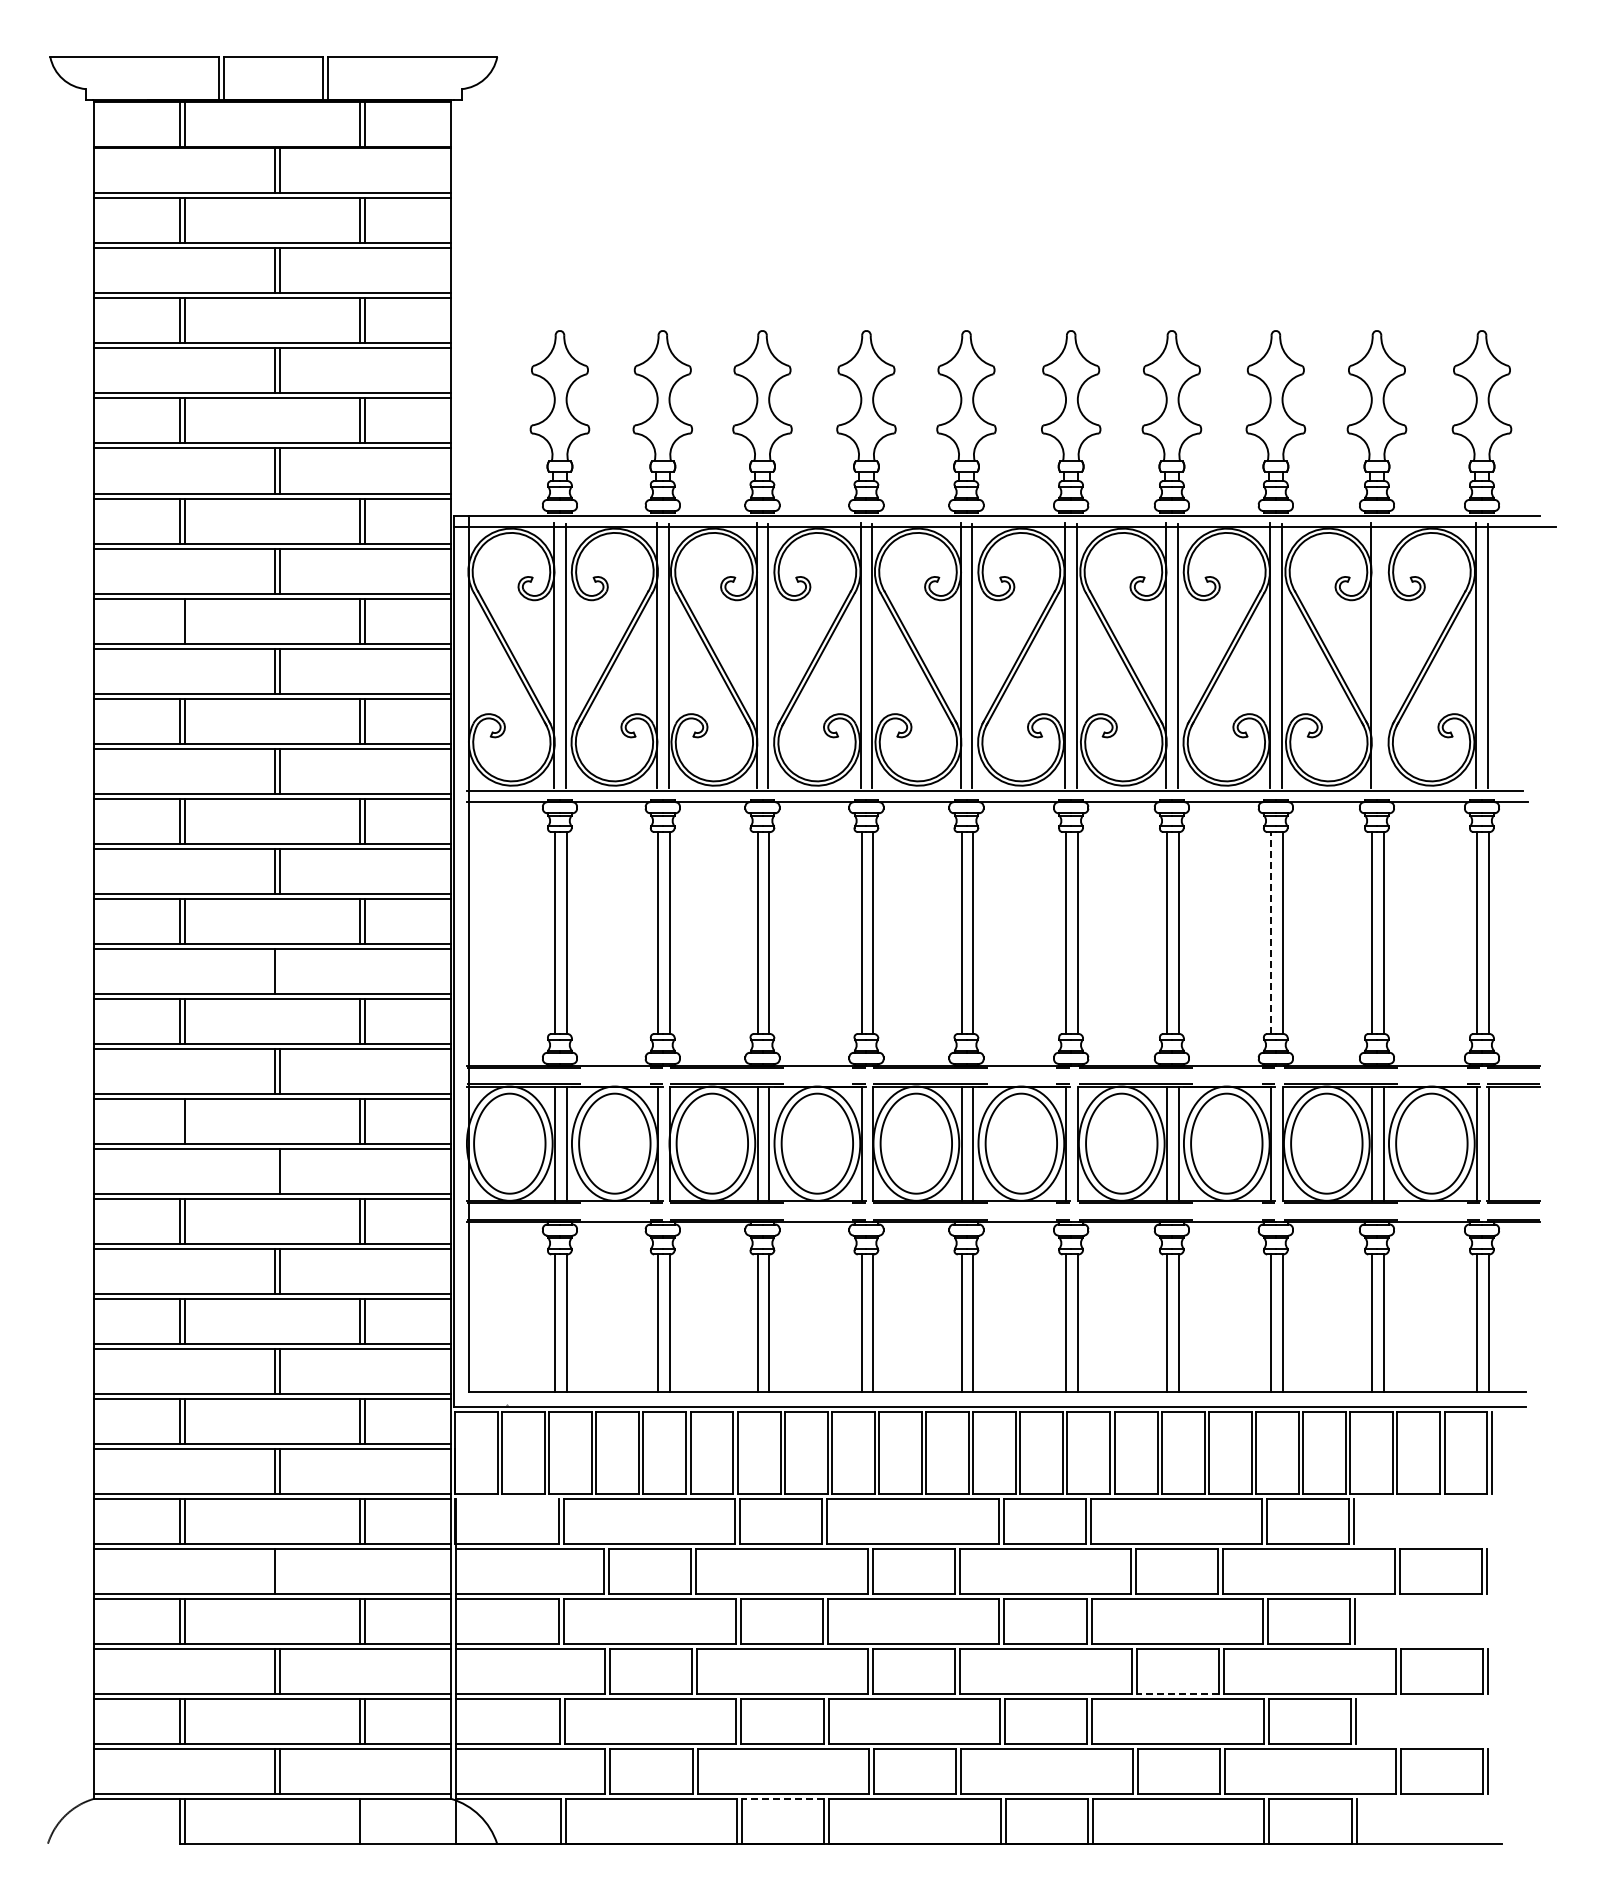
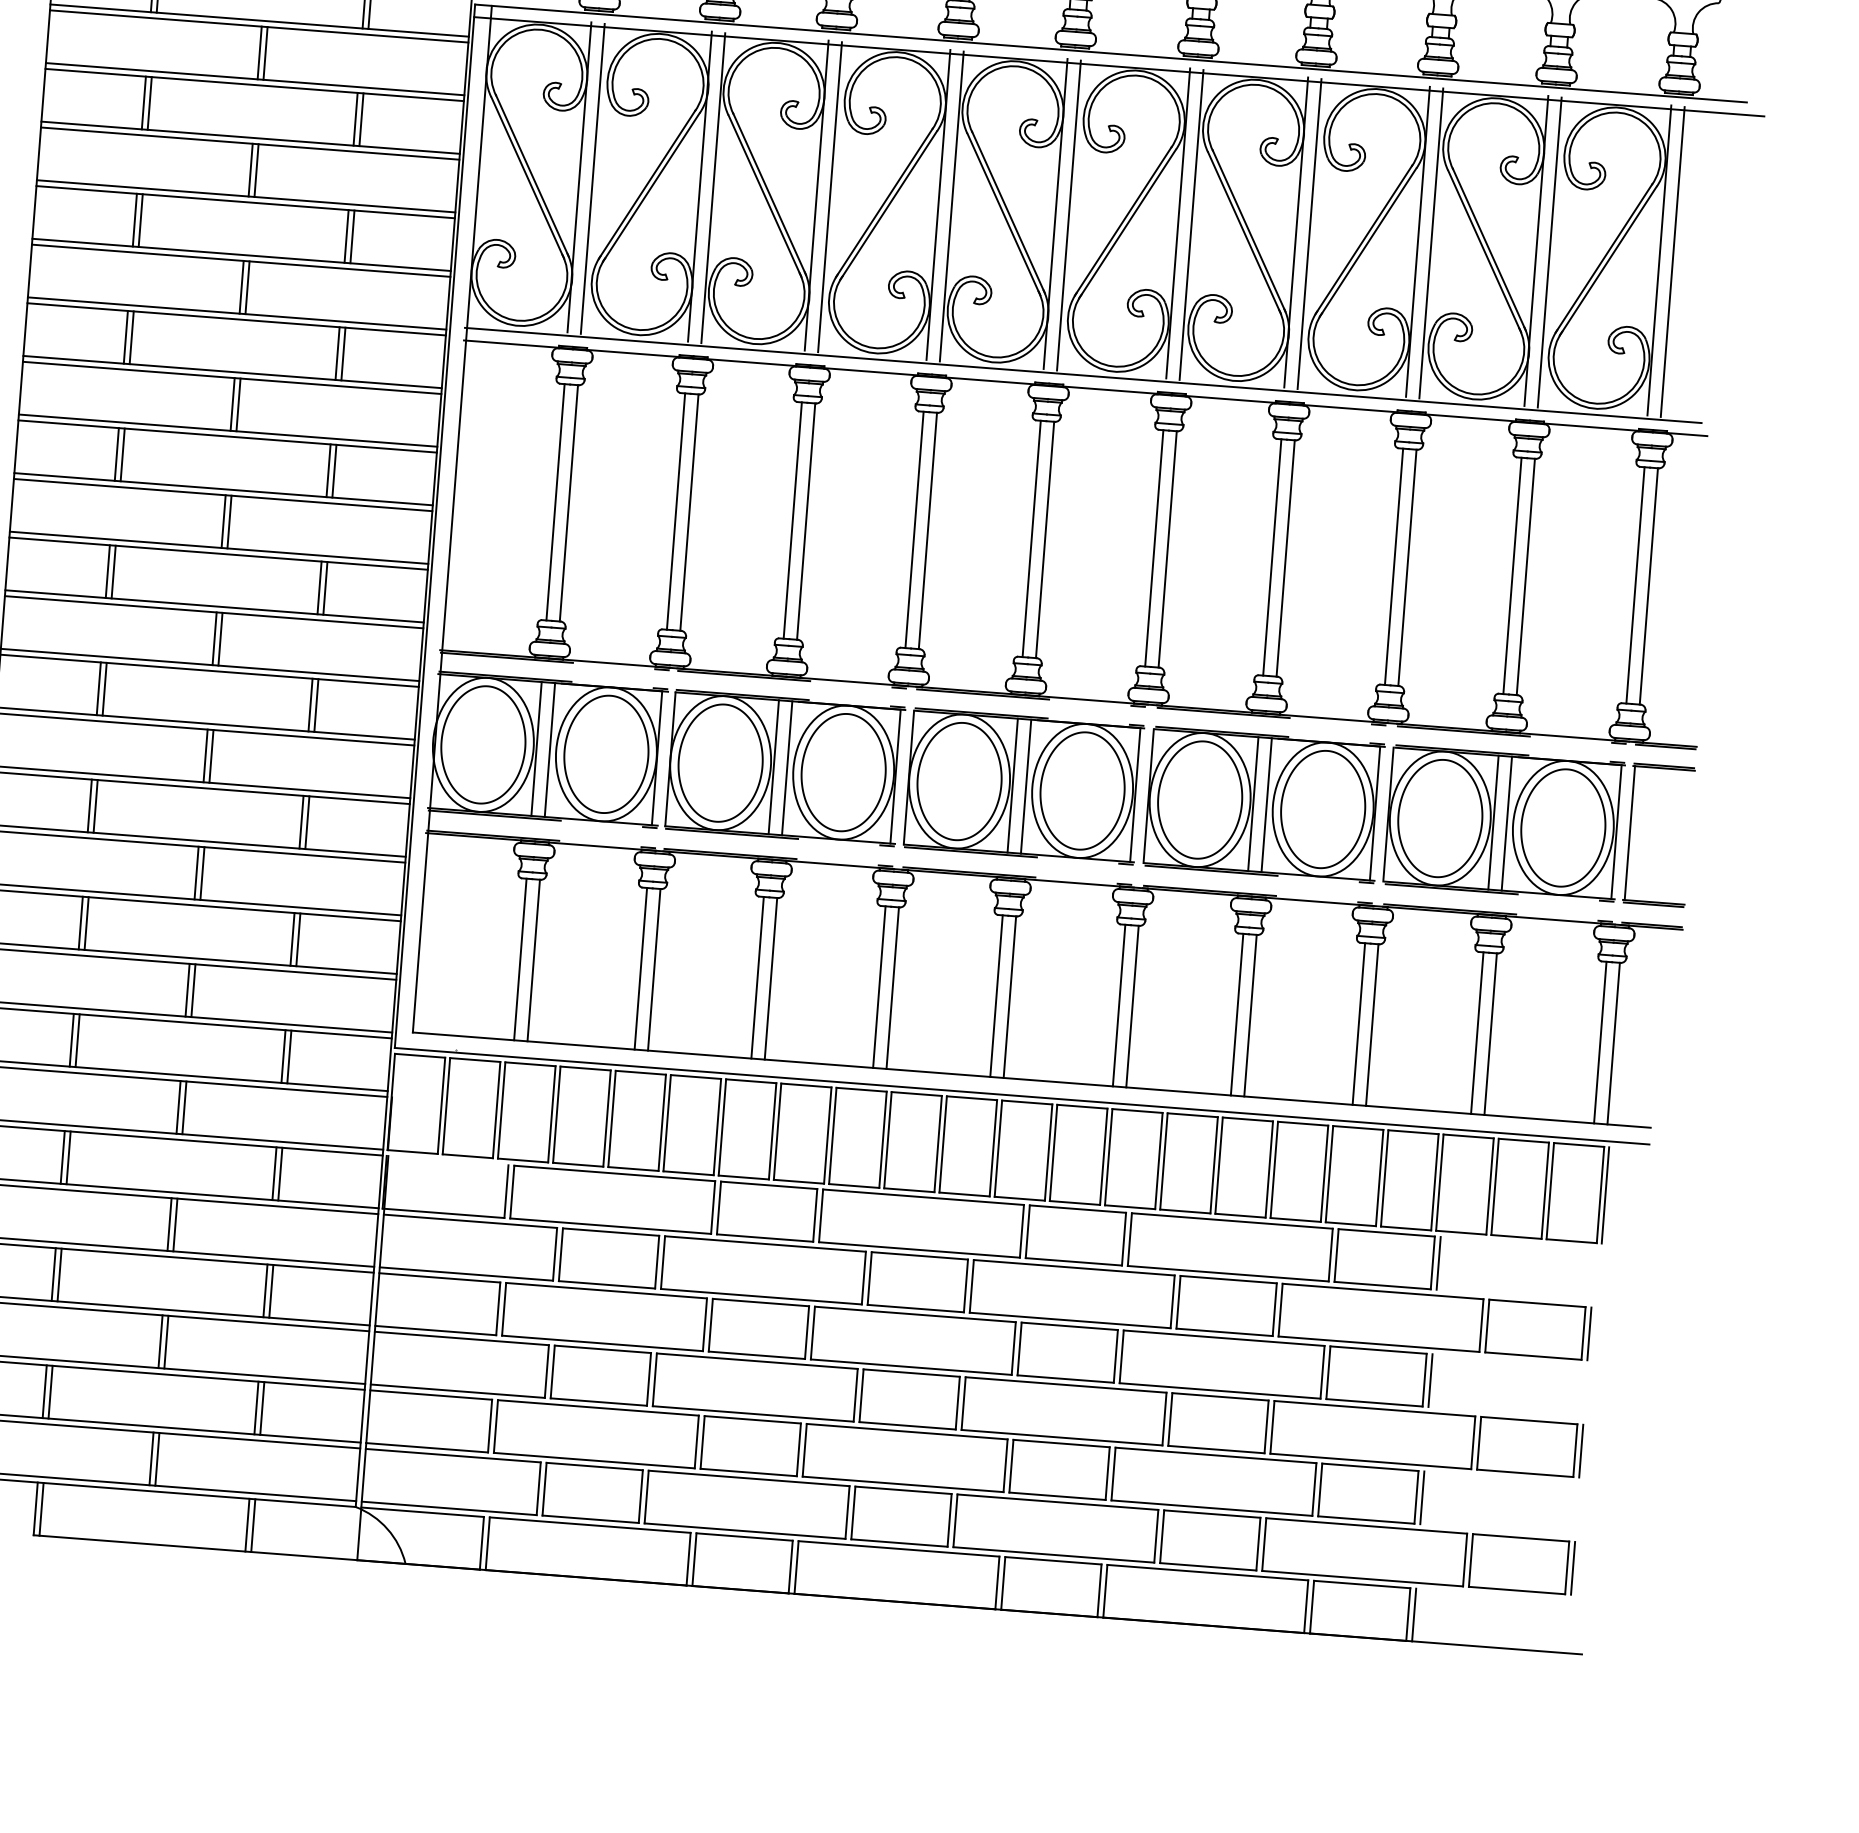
line: (179, 620) -> (143, 102), added
line: (1382, 655) -> (1549, 251), added
line: (1271, 933) -> (1394, 567), dashed -> solid
line: (279, 970) -> (229, 521), added
line: (179, 1120) -> (98, 687), added
line: (274, 1170) -> (205, 755), added
line: (279, 1570) -> (175, 1224), added
line: (1177, 1693) -> (1215, 1449), dashed -> solid
line: (782, 1798) -> (743, 1536), dashed -> solid
line: (365, 1820) -> (253, 1524), added

